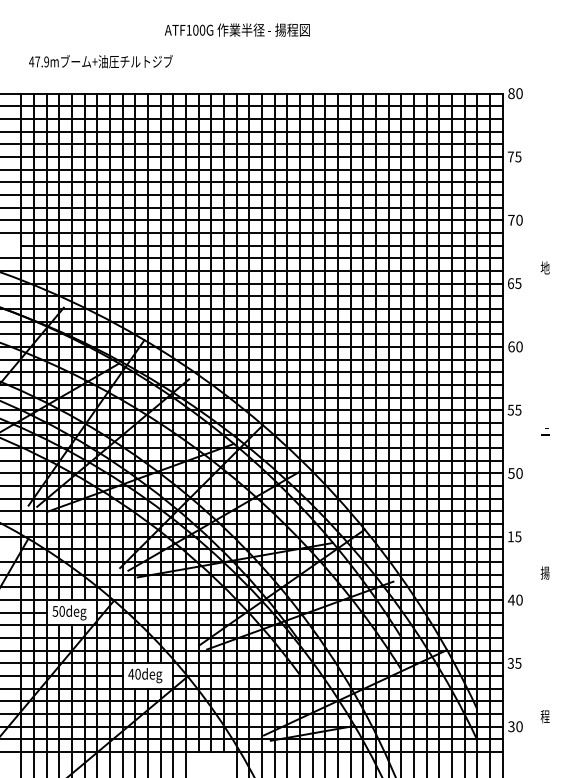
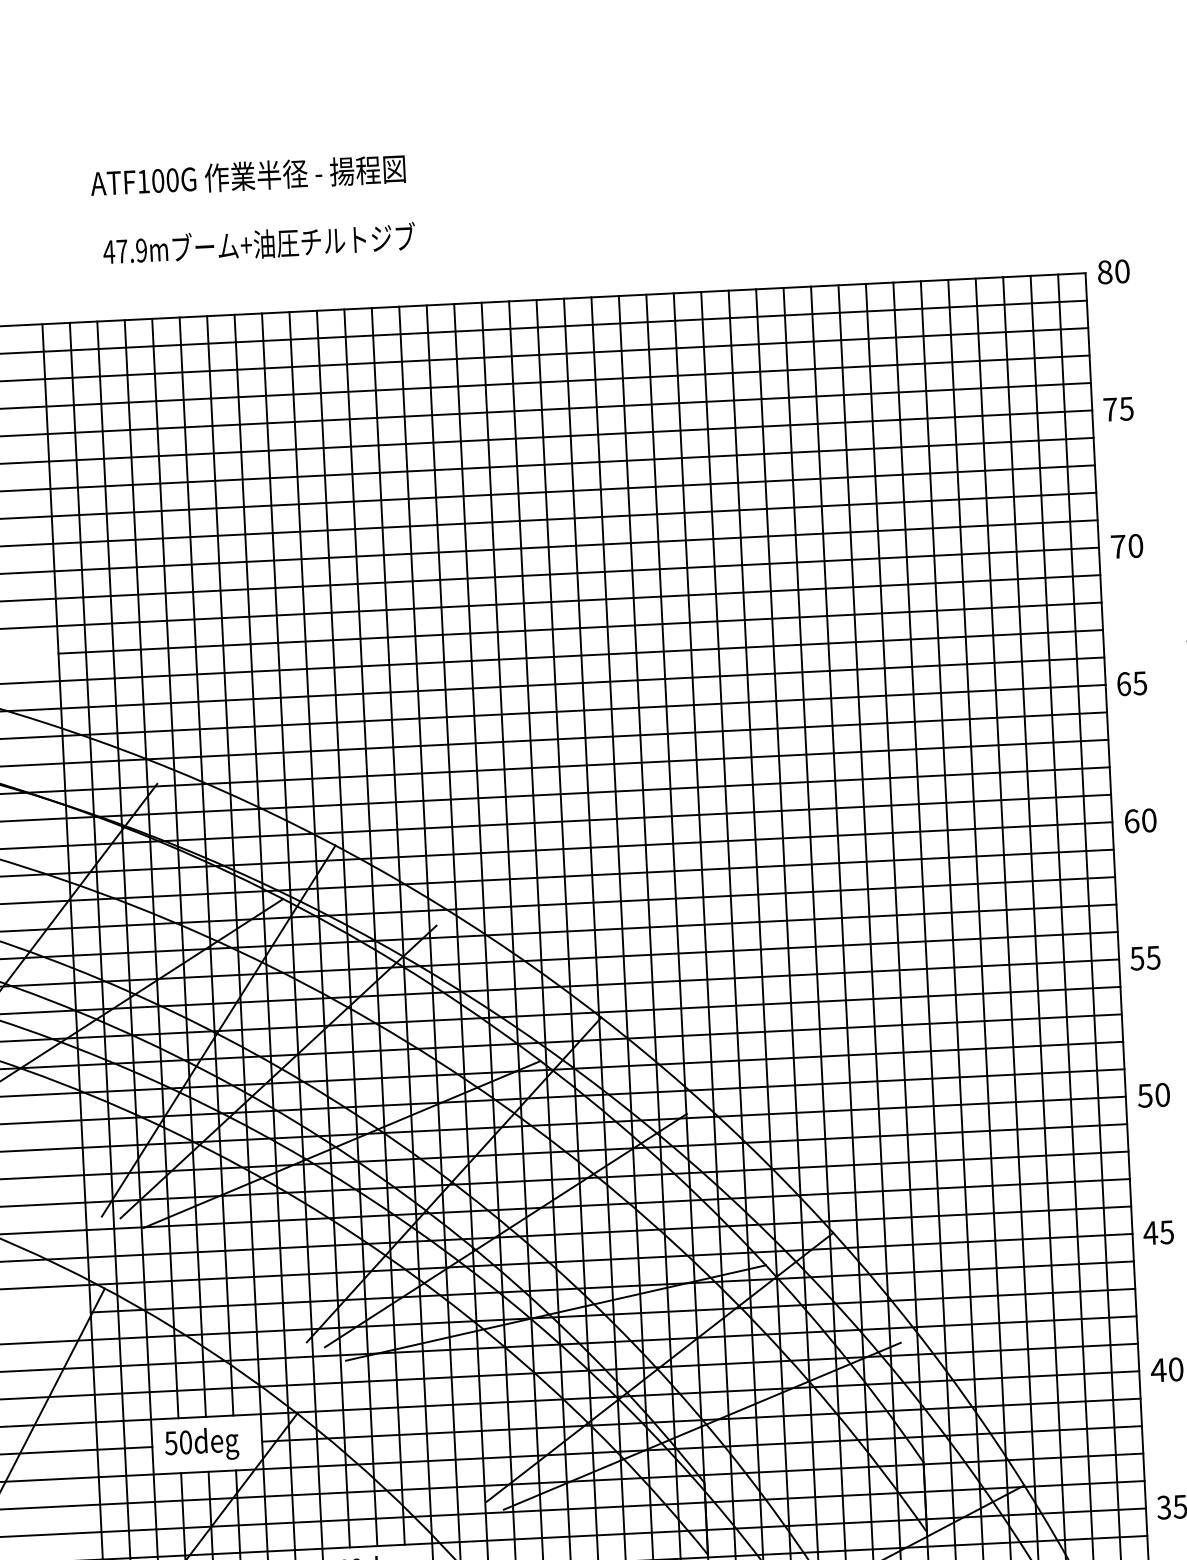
text: (236, 29) -> (246, 174), moved
text: (100, 61) -> (258, 243), moved
text: (510, 536) -> (1149, 1232), 15 -> 45

